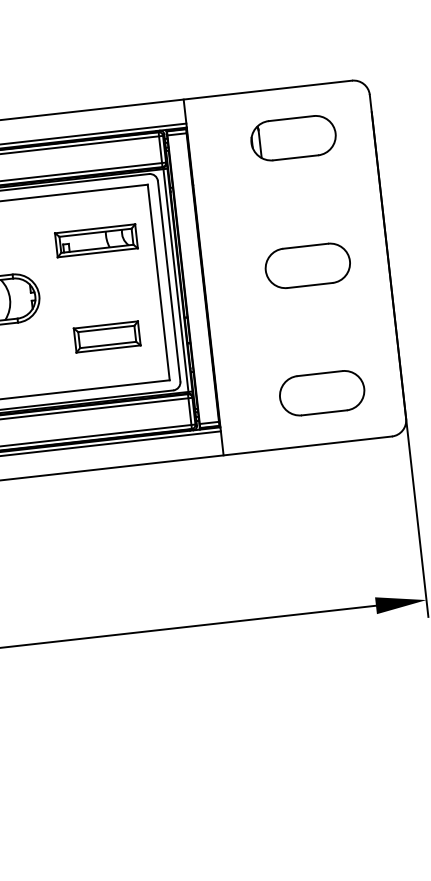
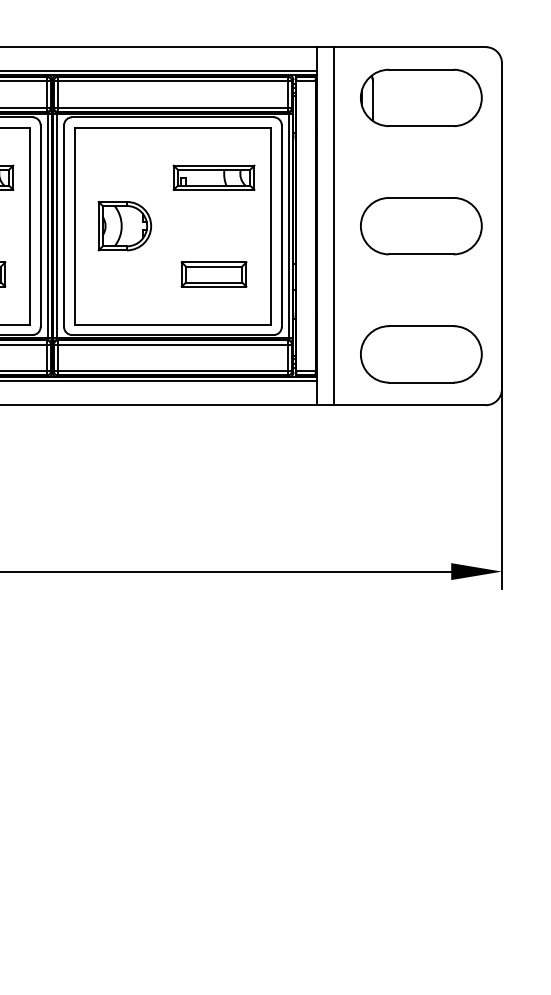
part: (293, 137) -> (421, 97), size x1.43
part: (308, 266) -> (421, 226), size x1.43
line: (221, 275) -> (334, 226), added
part: (322, 393) -> (421, 354), size x1.43

